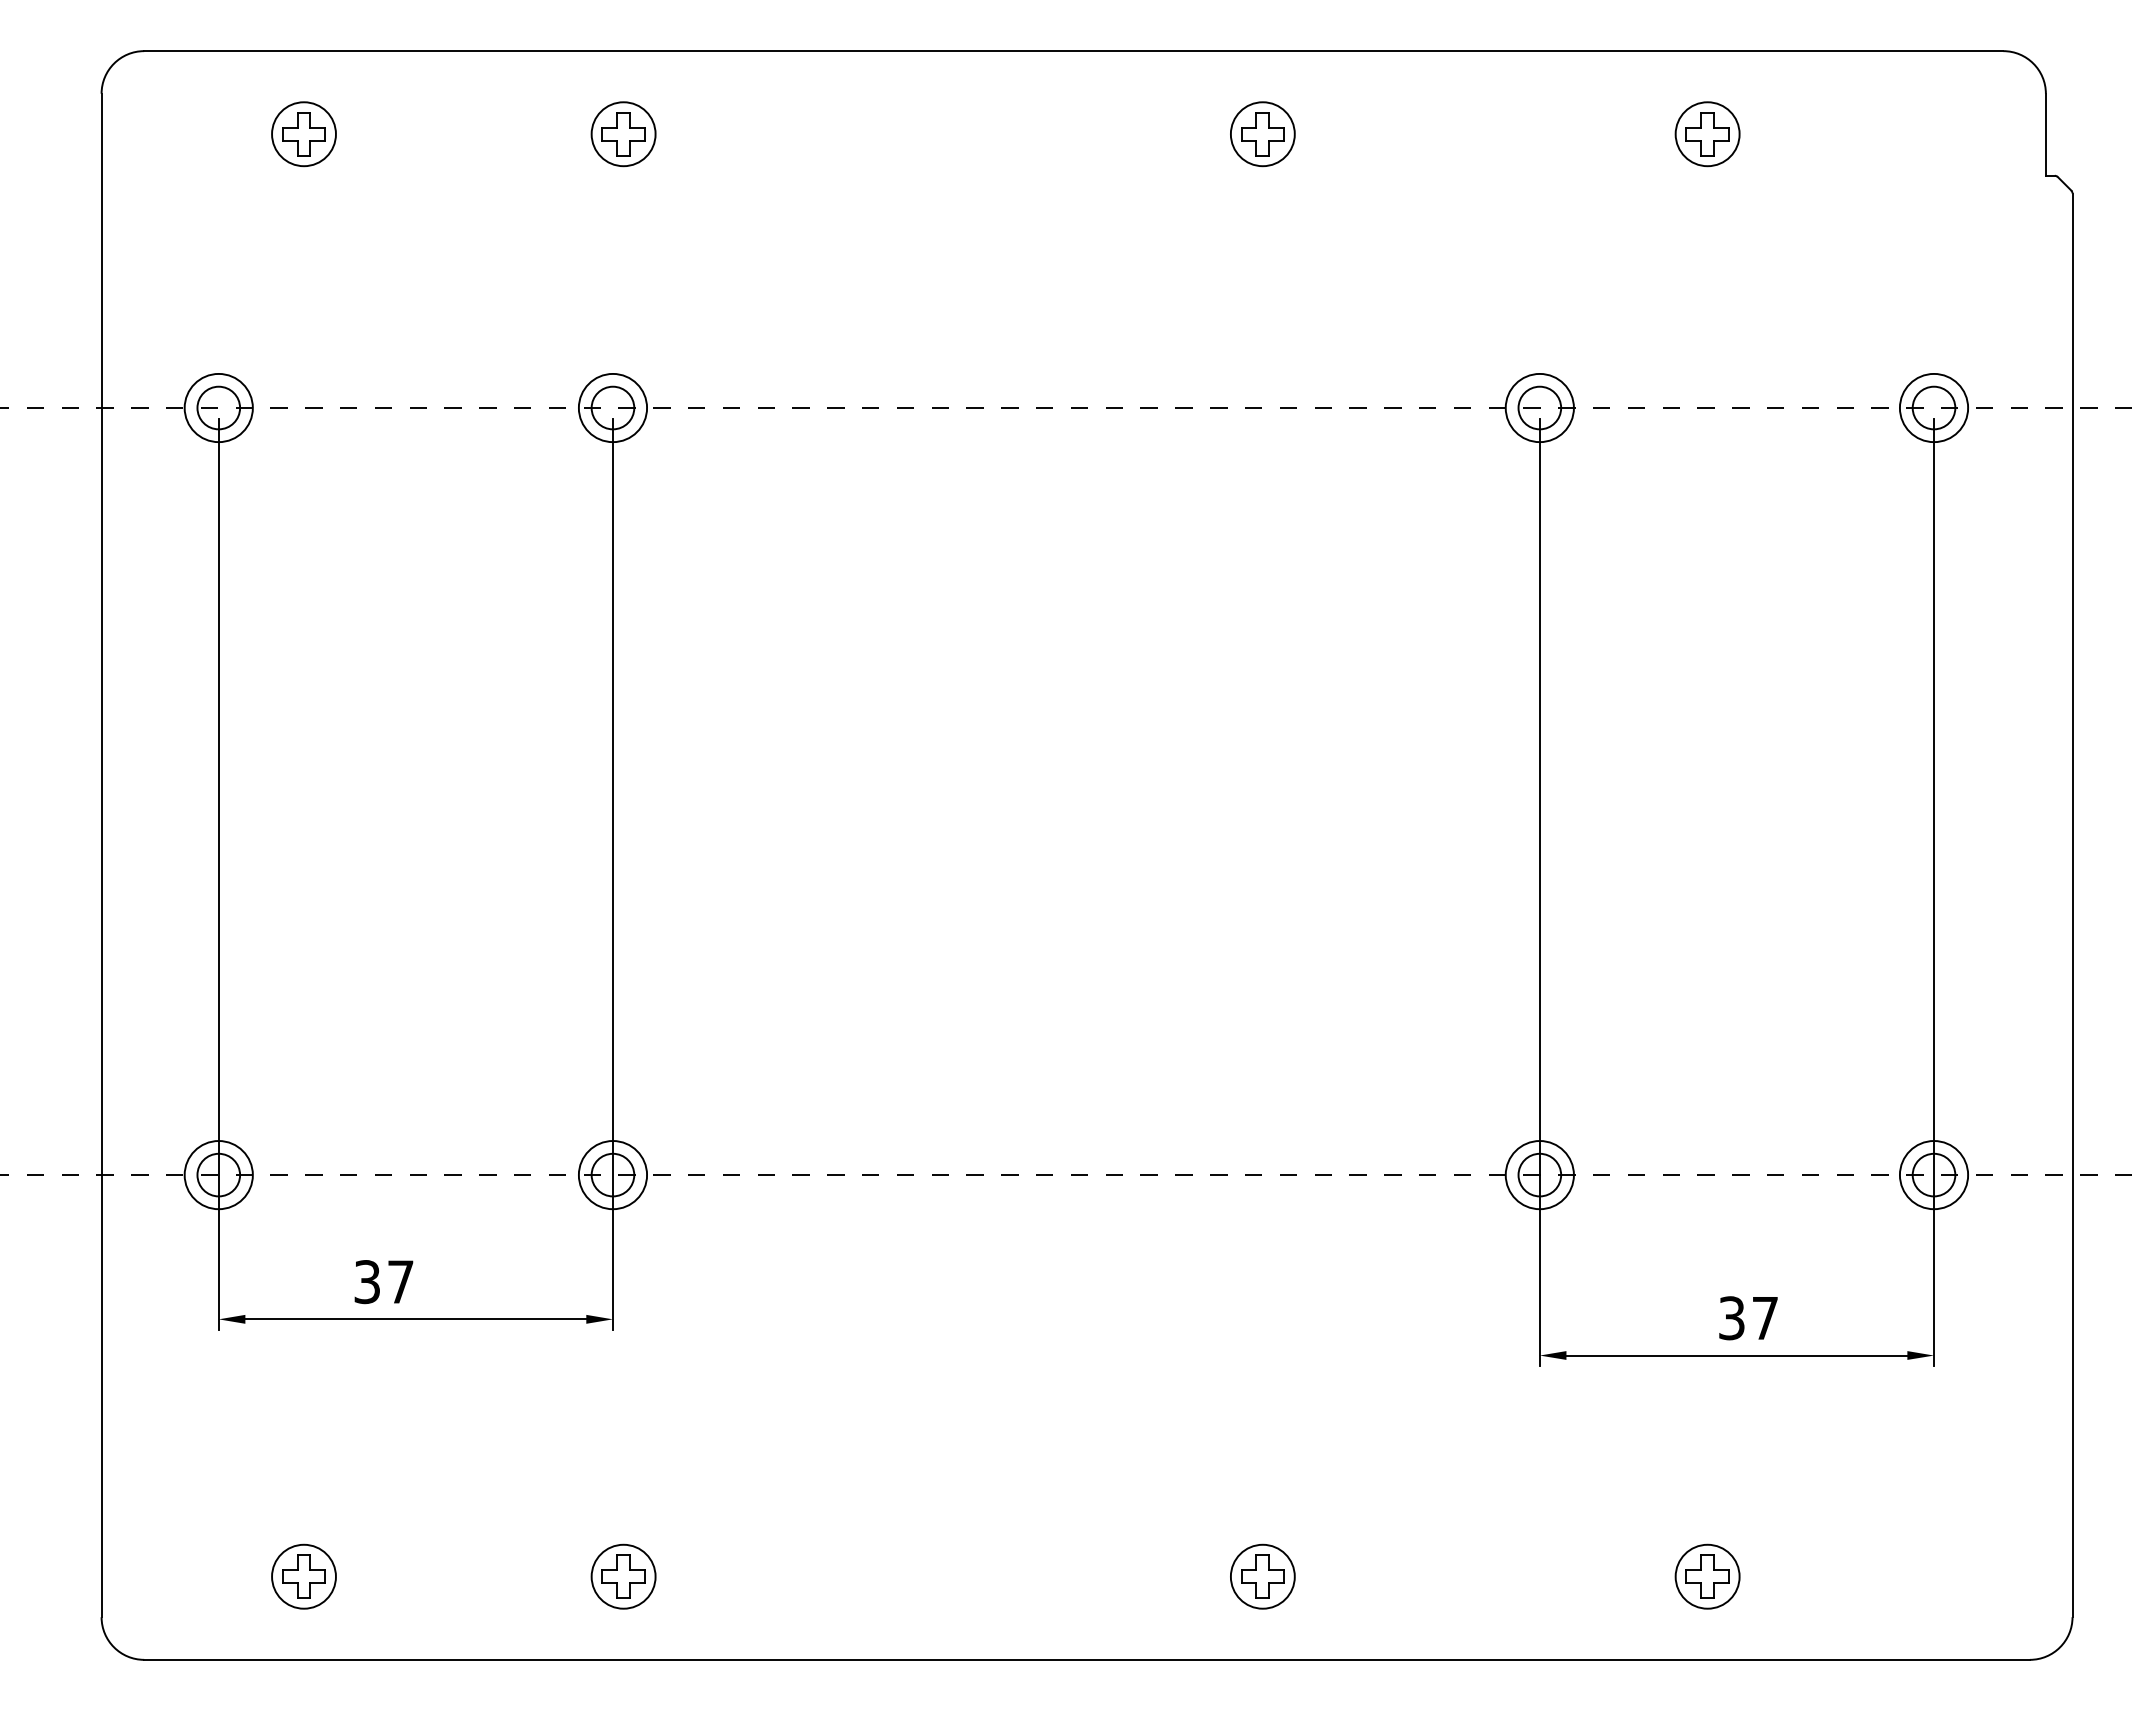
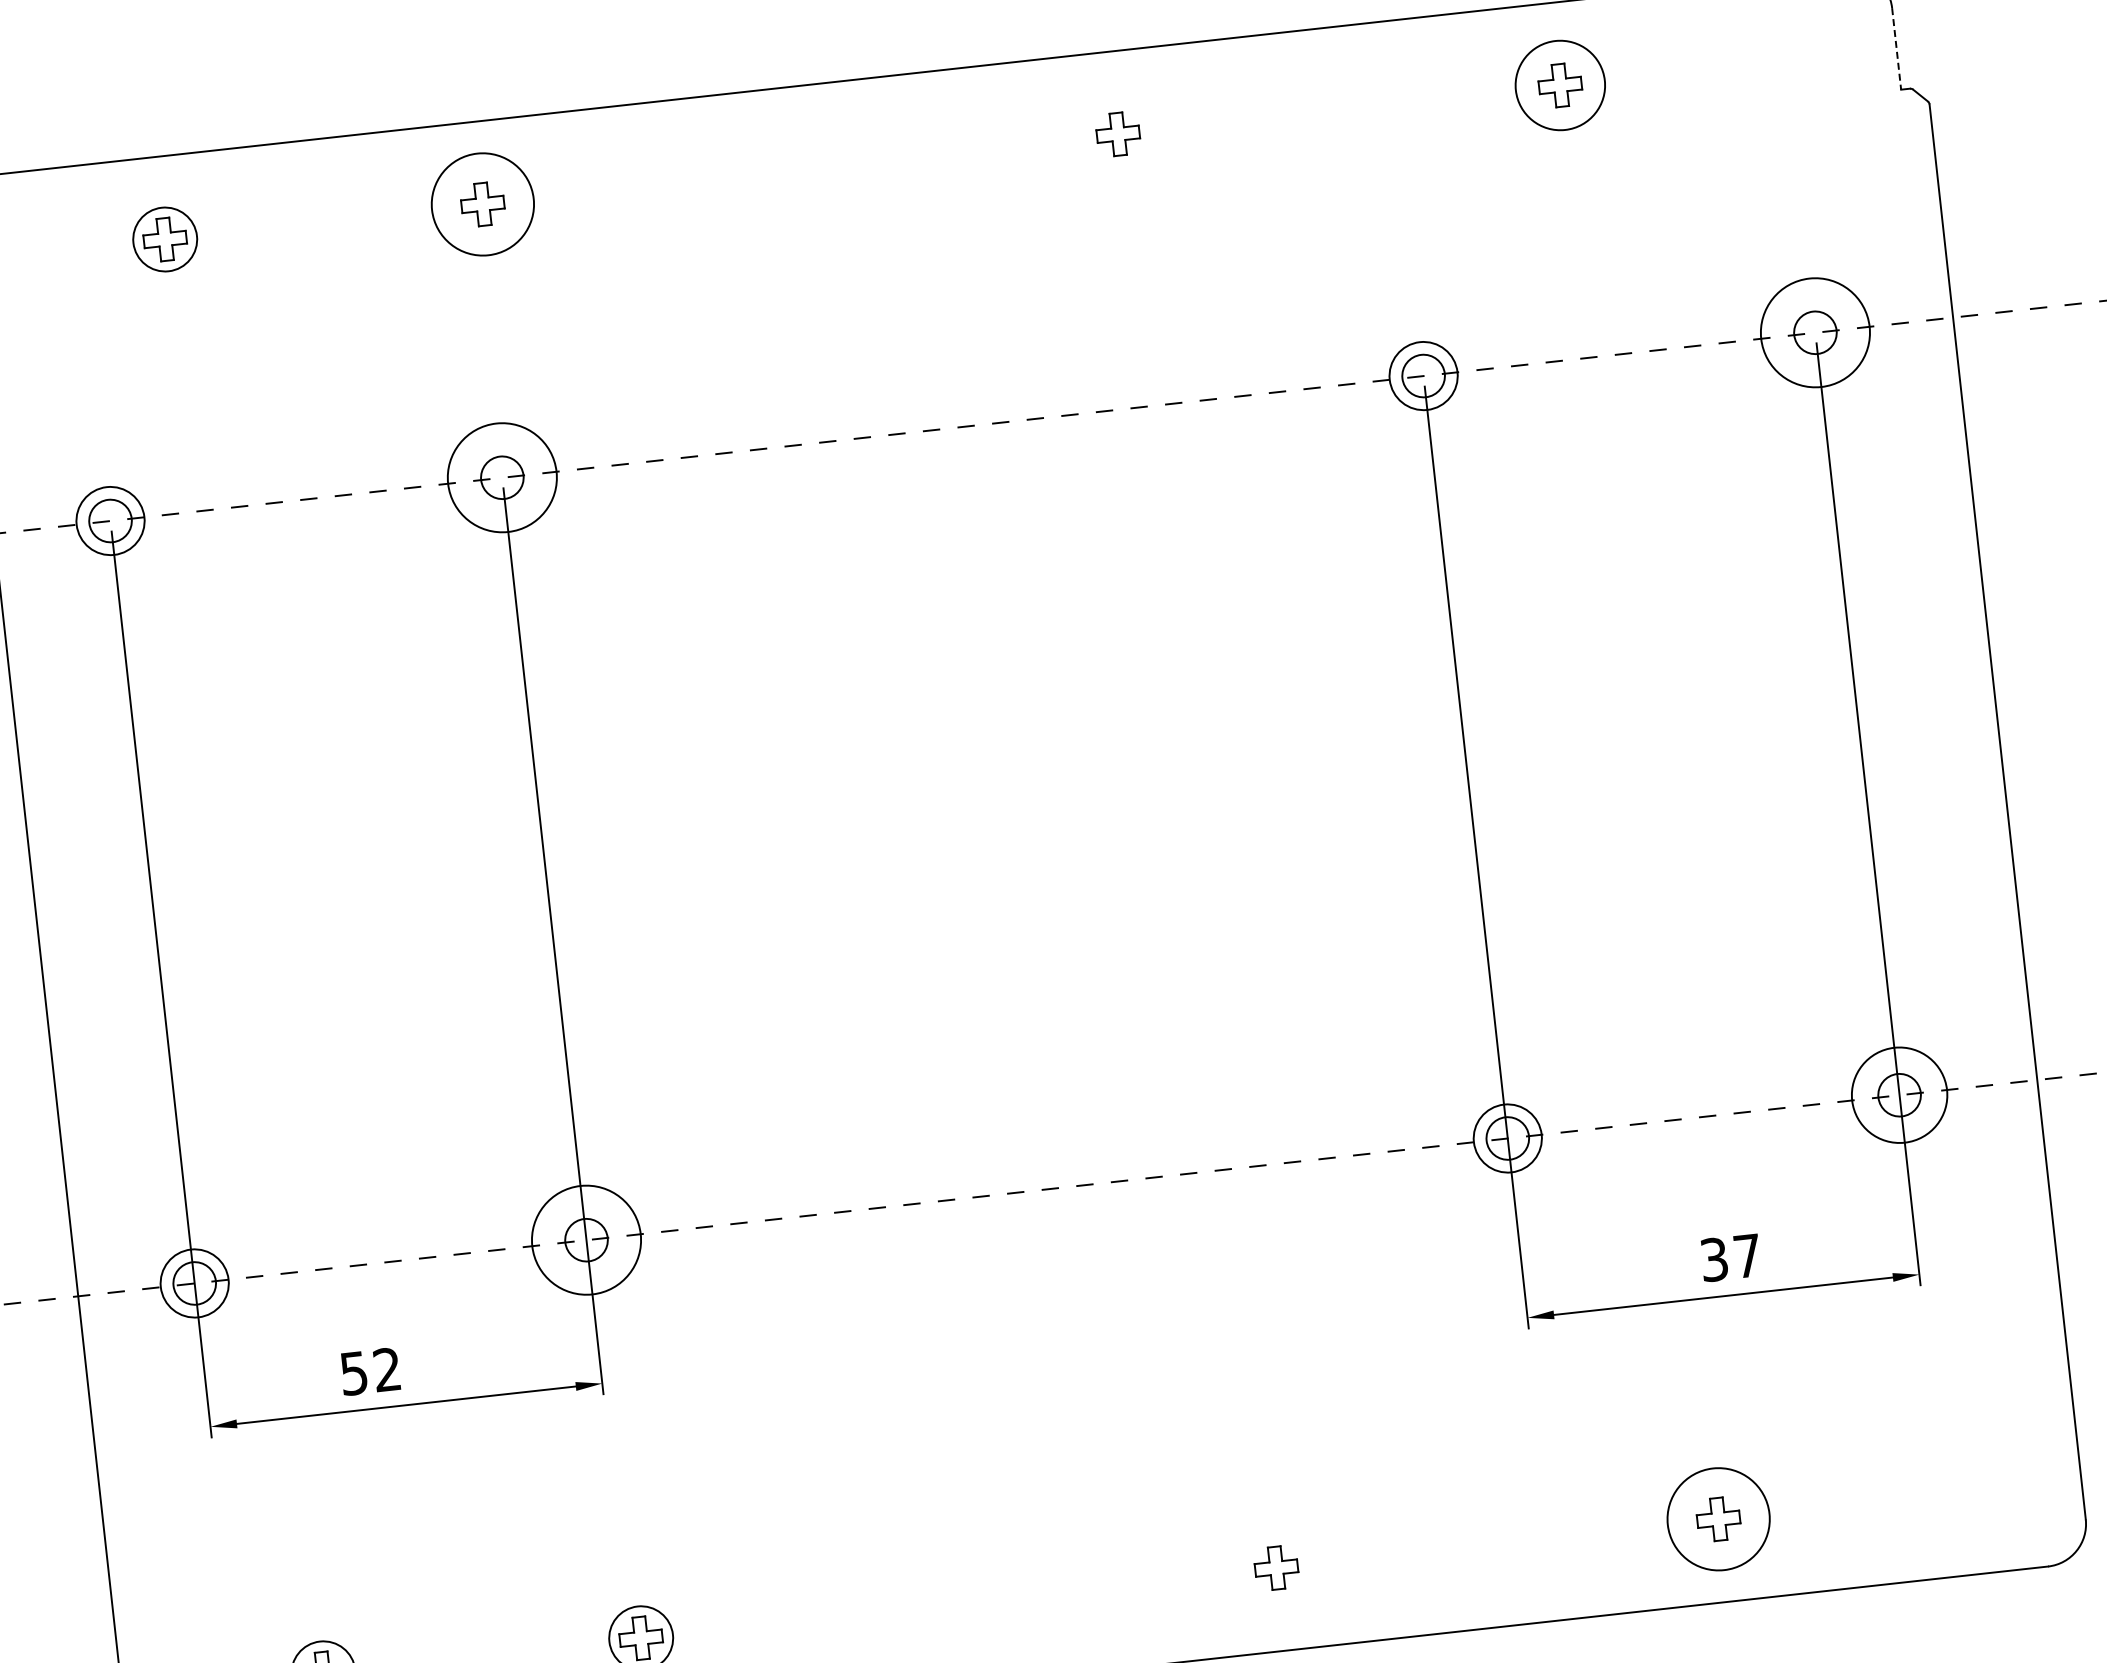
circle: (623, 134) -> (482, 204), size x1.6
circle: (1262, 134) -> (1117, 134), removed
circle: (1707, 134) -> (1560, 85), size x1.4
line: (2045, 135) -> (1896, 49), solid -> dashed
circle: (612, 407) -> (501, 477), size x1.6
circle: (1933, 407) -> (1814, 332), size x1.6
circle: (612, 1175) -> (586, 1240), size x1.6
circle: (1933, 1175) -> (1899, 1095), size x1.4
text: (384, 1281) -> (371, 1371), 37 -> 52
circle: (1262, 1576) -> (1276, 1567), removed
circle: (1707, 1576) -> (1718, 1519), size x1.6

